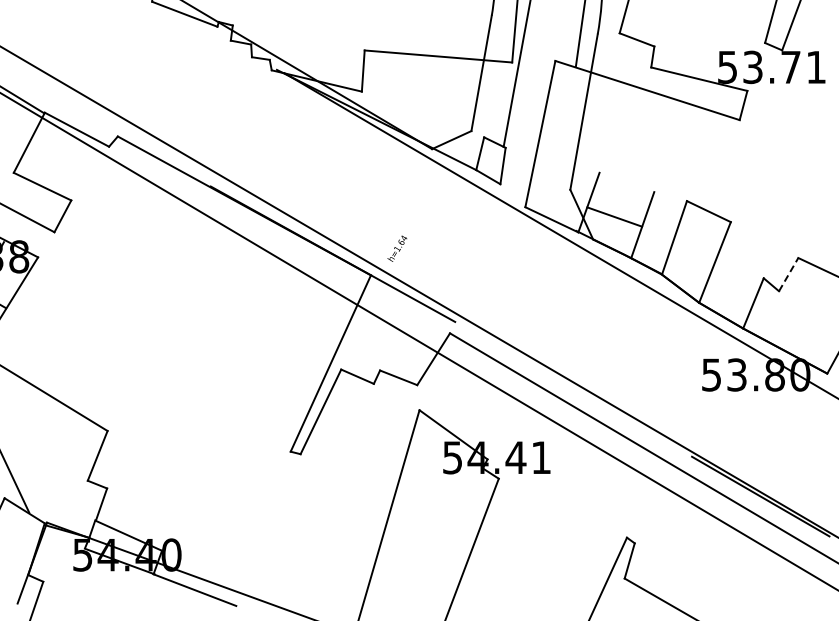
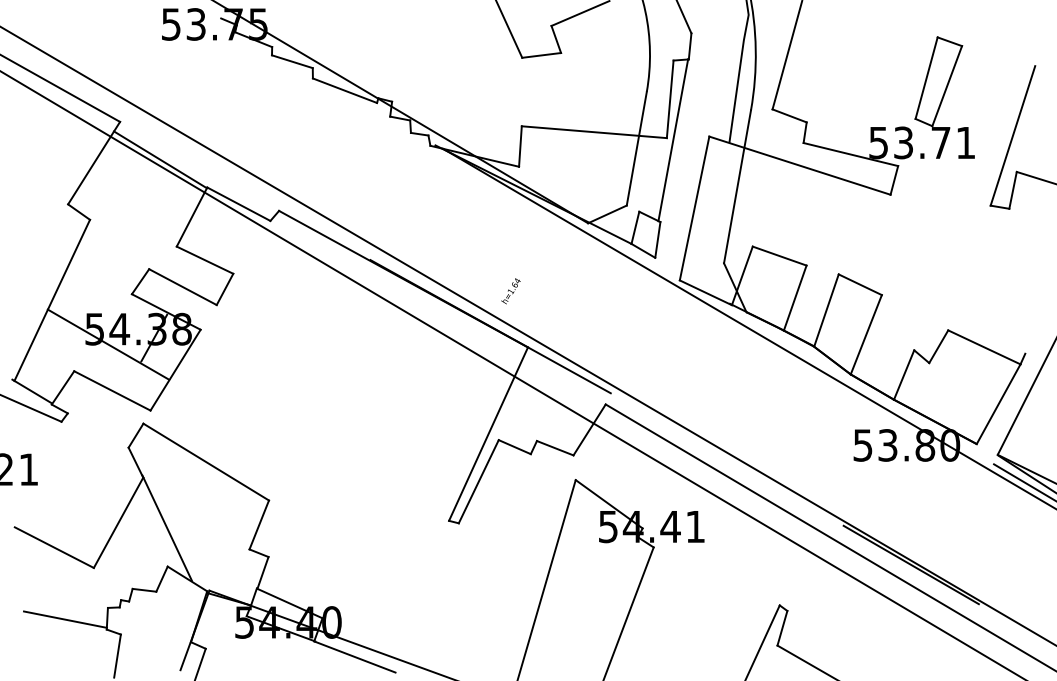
line: (614, 216) -> (779, 255), moved
text: (396, 248) -> (510, 291), moved
line: (788, 274) -> (938, 346), dashed -> solid

